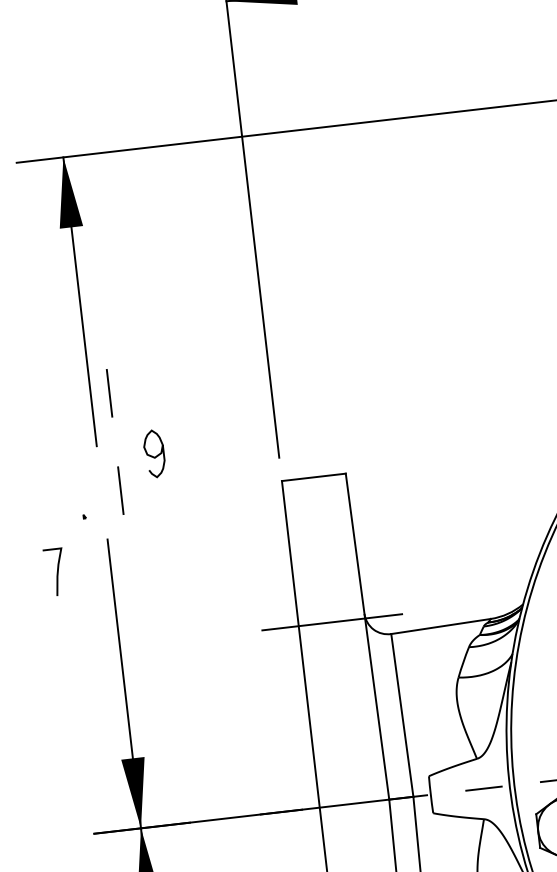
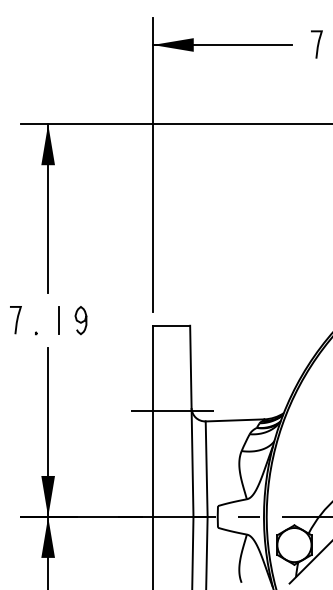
line: (108, 393) -> (58, 263), removed
curve: (153, 455) -> (80, 321), moved
curve: (56, 572) -> (16, 320), moved

